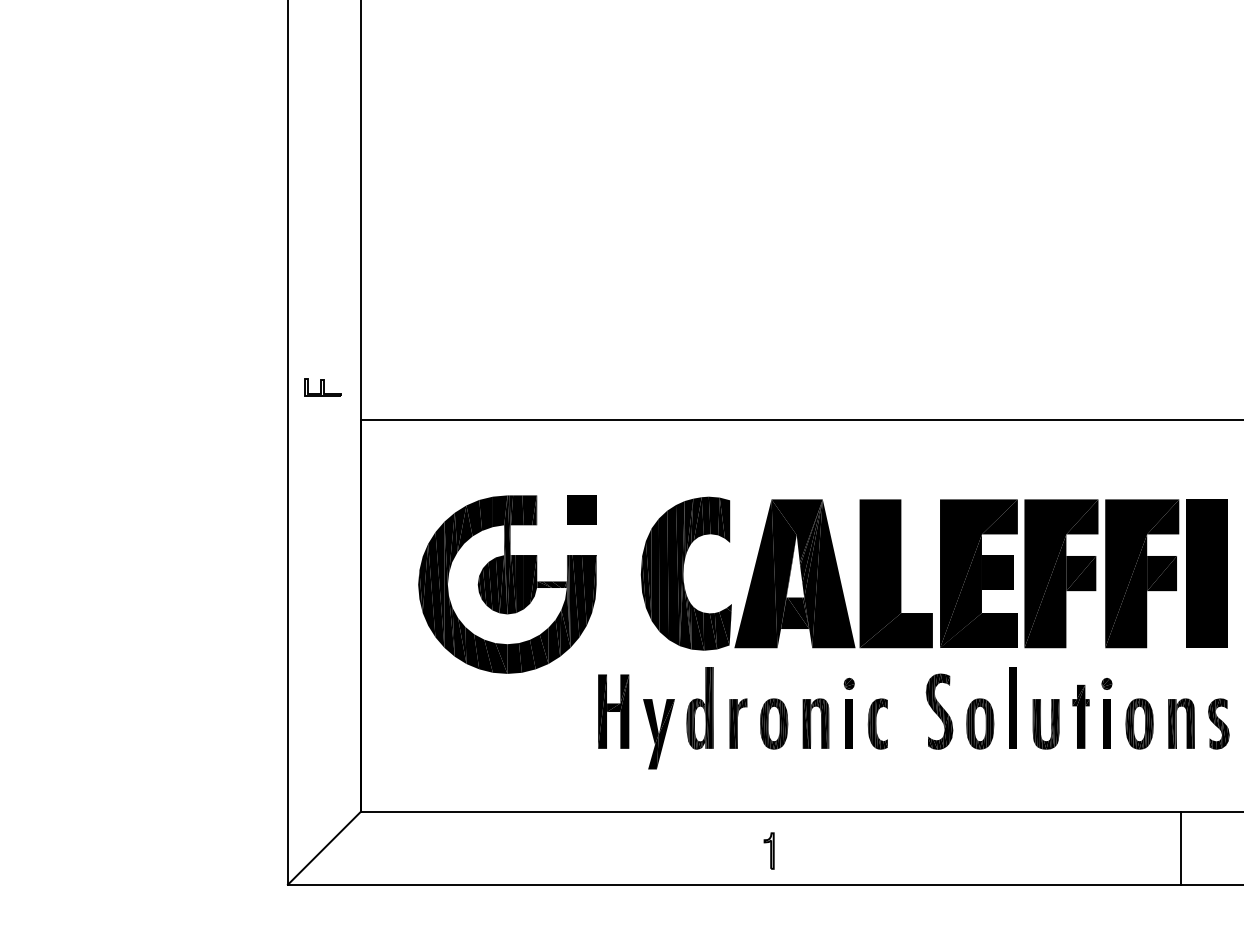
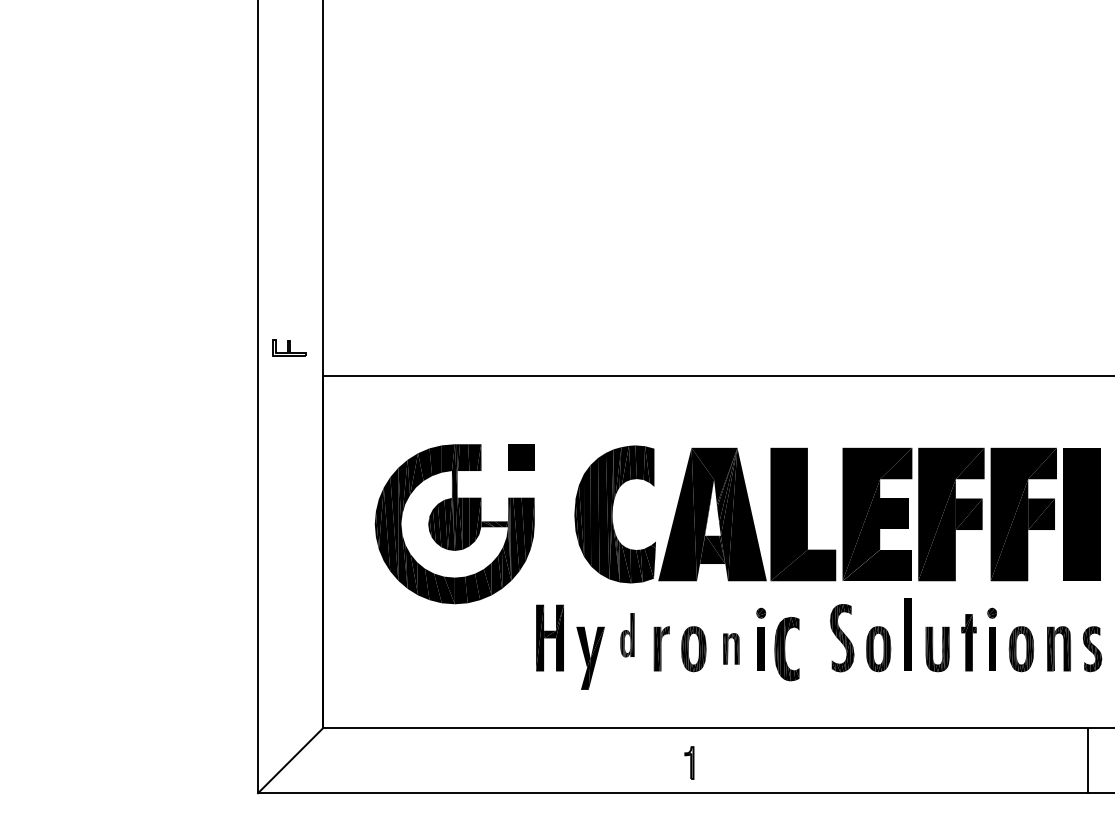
part: (700, 708) -> (627, 635), size x0.6
part: (816, 723) -> (731, 648), size x0.7
part: (877, 724) -> (786, 649), size x1.4
line: (1180, 848) -> (1087, 760), moved

